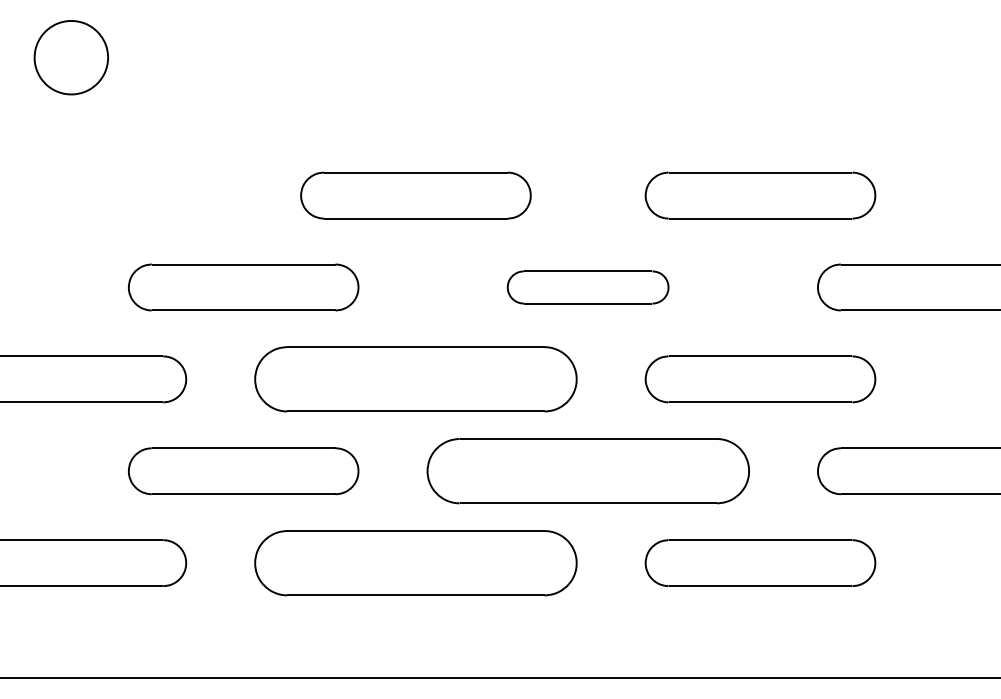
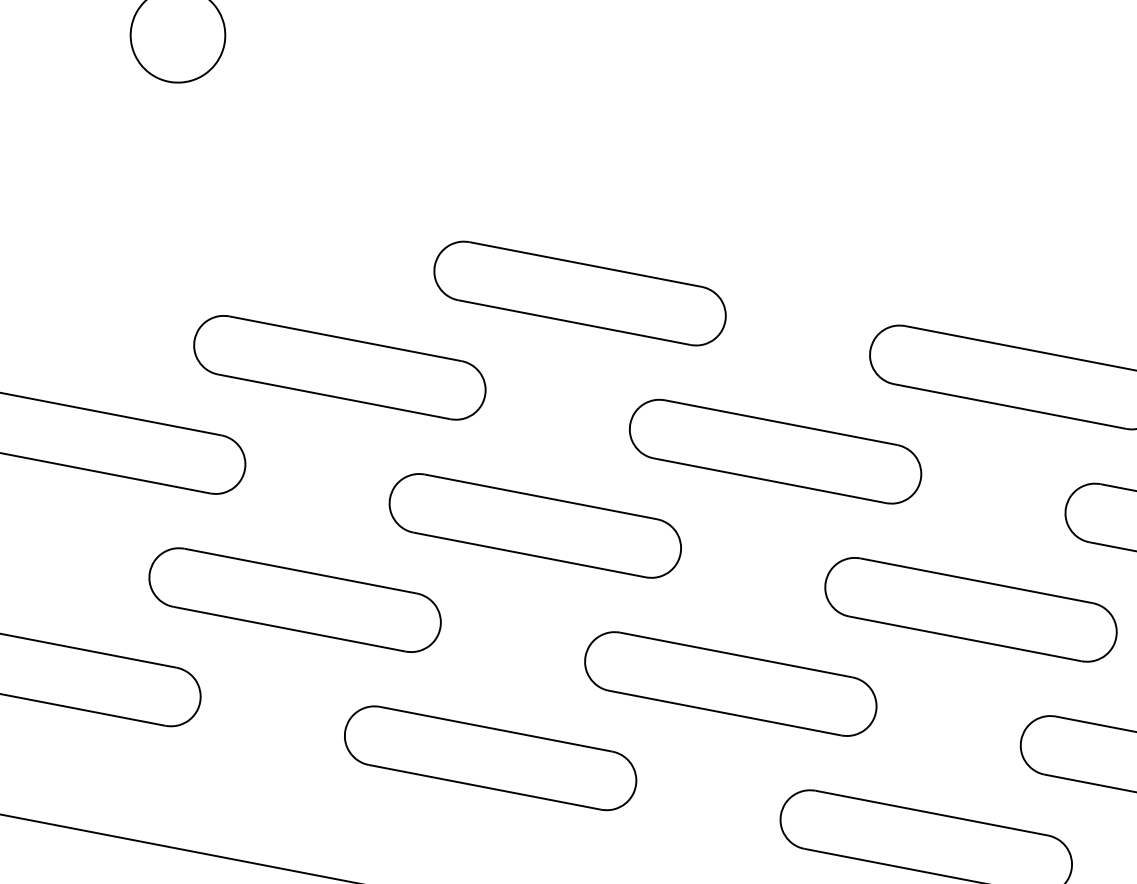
part: (587, 287) -> (774, 451), size x1.43
part: (415, 379) -> (534, 525), size x0.71
part: (587, 471) -> (729, 684), size x0.71
part: (415, 562) -> (490, 757), size x0.71

